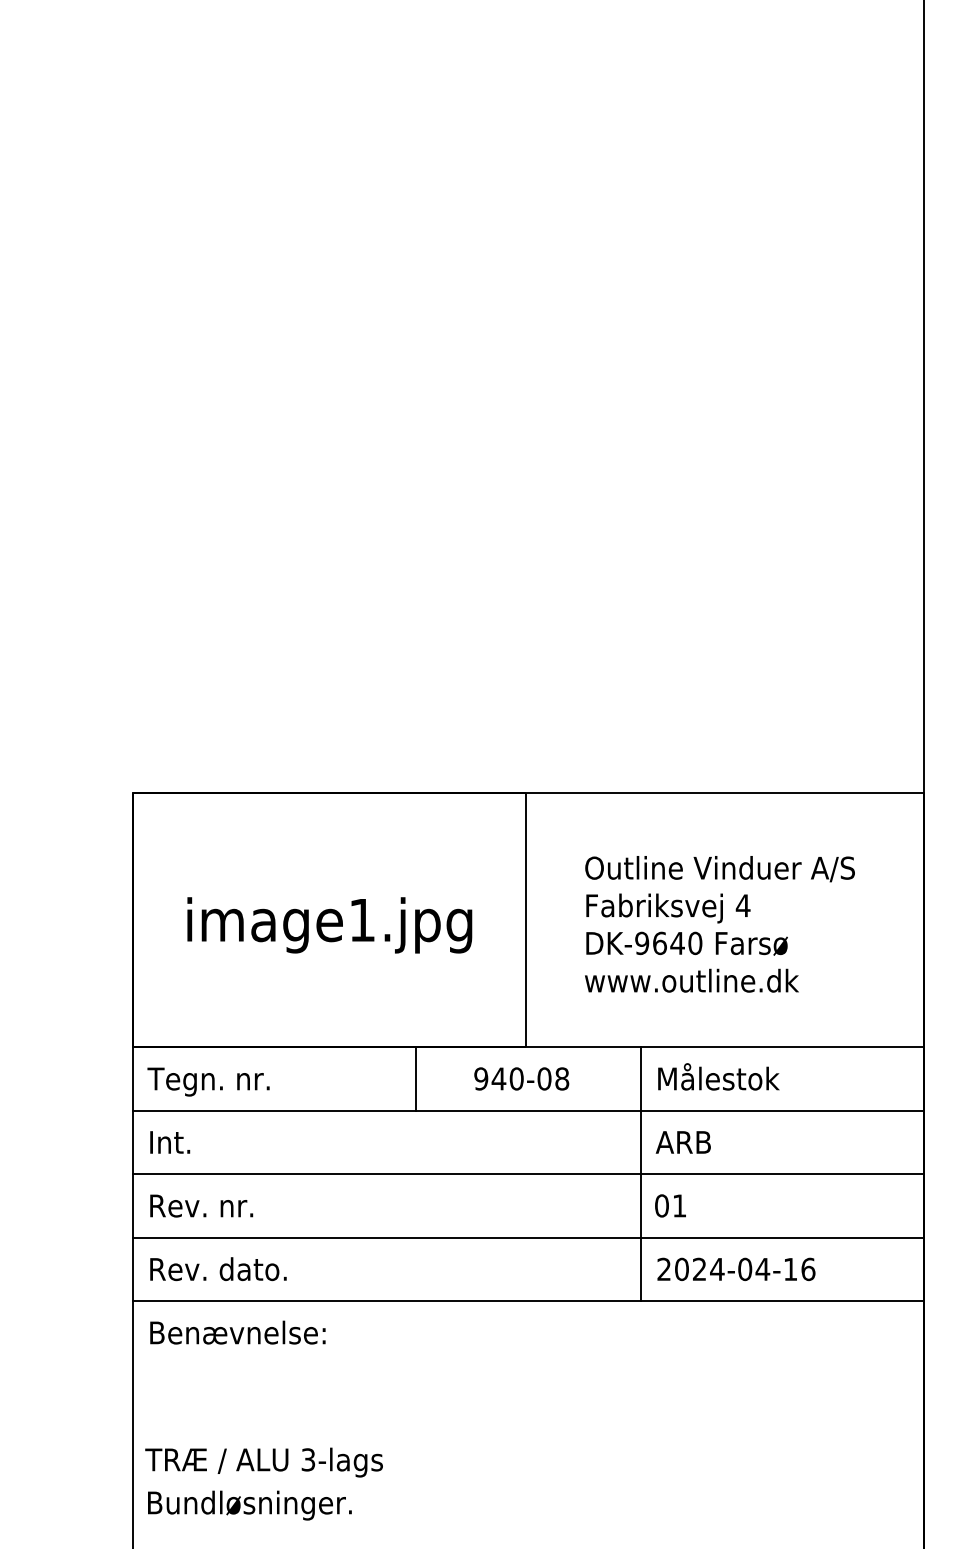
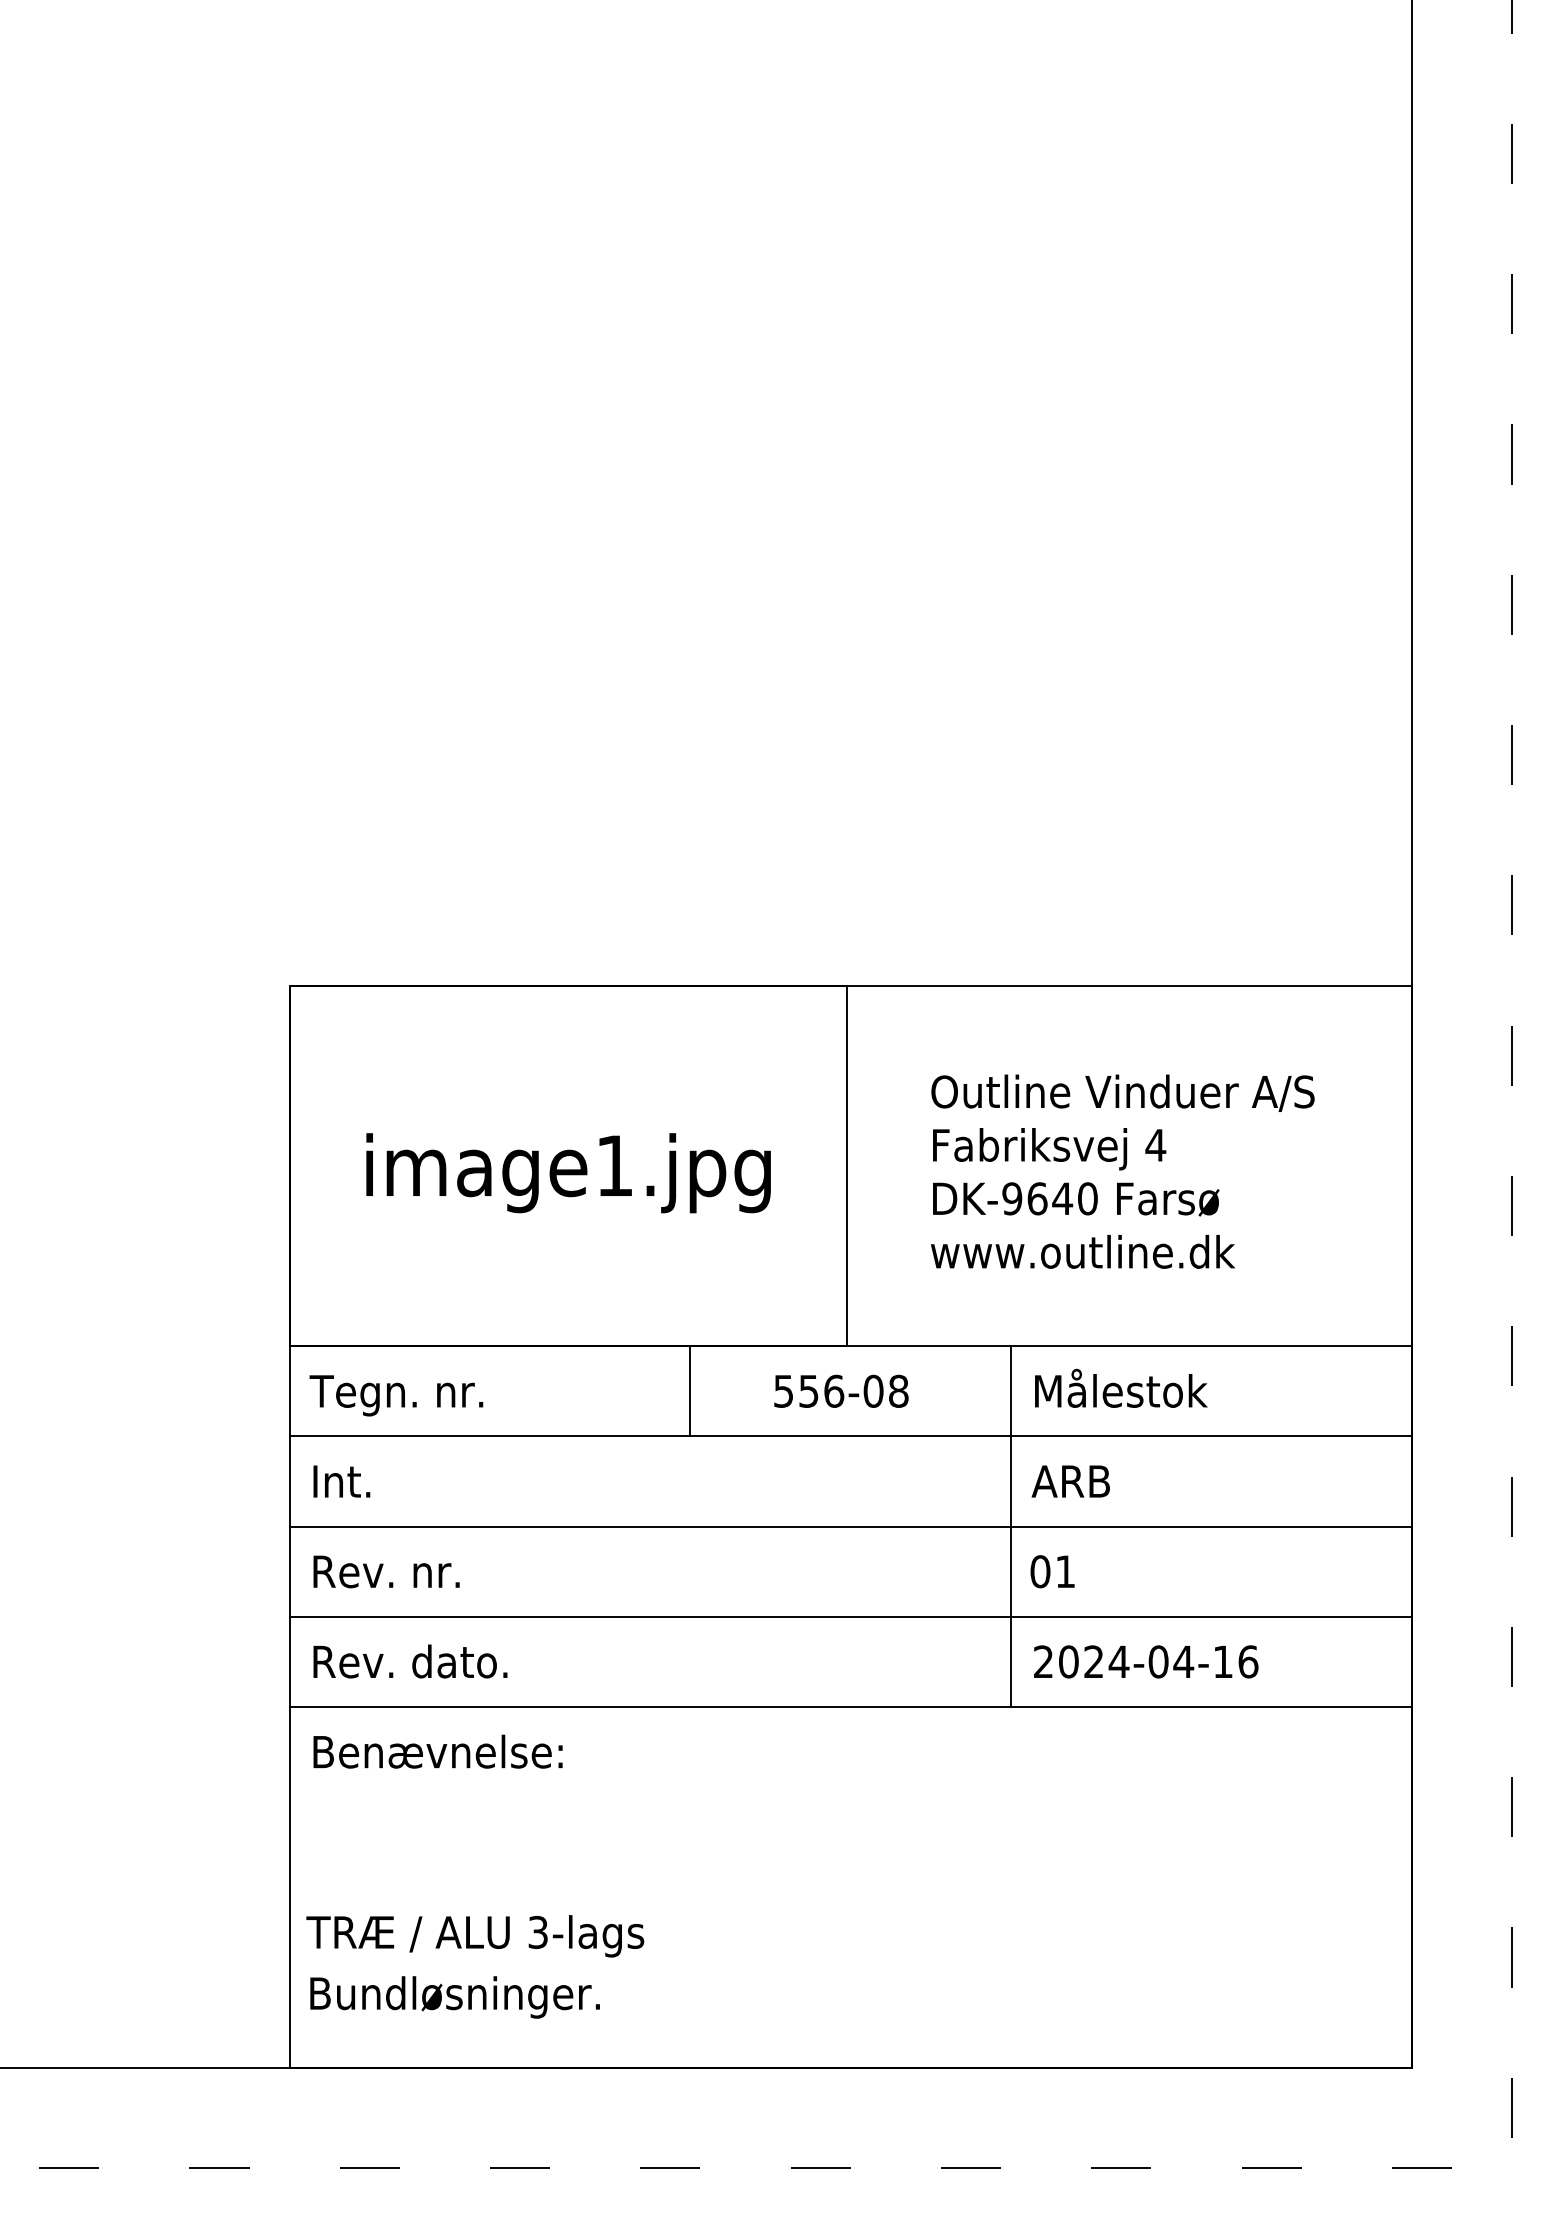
text: (498, 1078) -> (808, 1390), 940-08 -> 556-08

